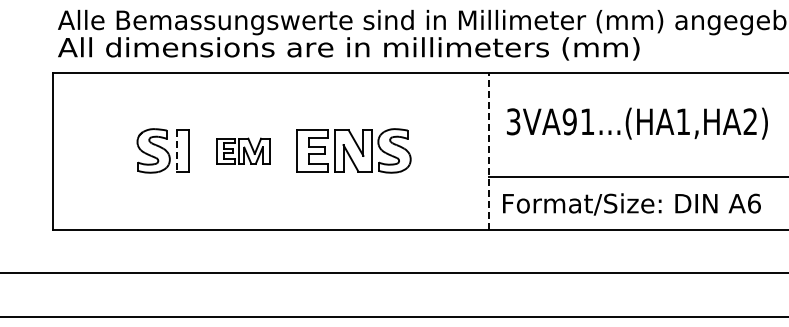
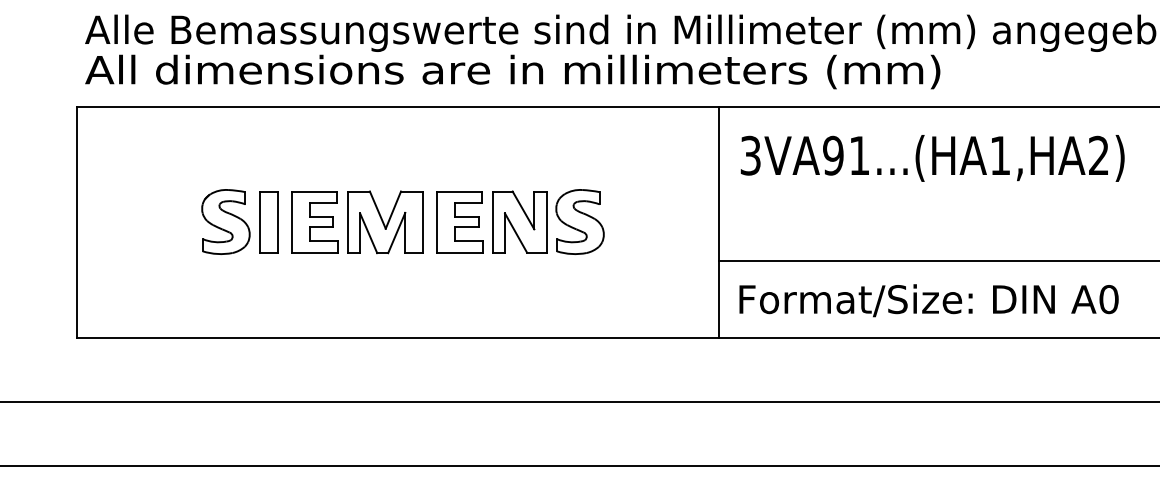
text: (637, 123) -> (932, 158), moved
line: (176, 150) -> (259, 221), dashed -> solid
part: (243, 151) -> (357, 222), size x1.67
line: (489, 151) -> (719, 222), dashed -> solid
text: (753, 203) -> (1107, 299), A6 -> A0

